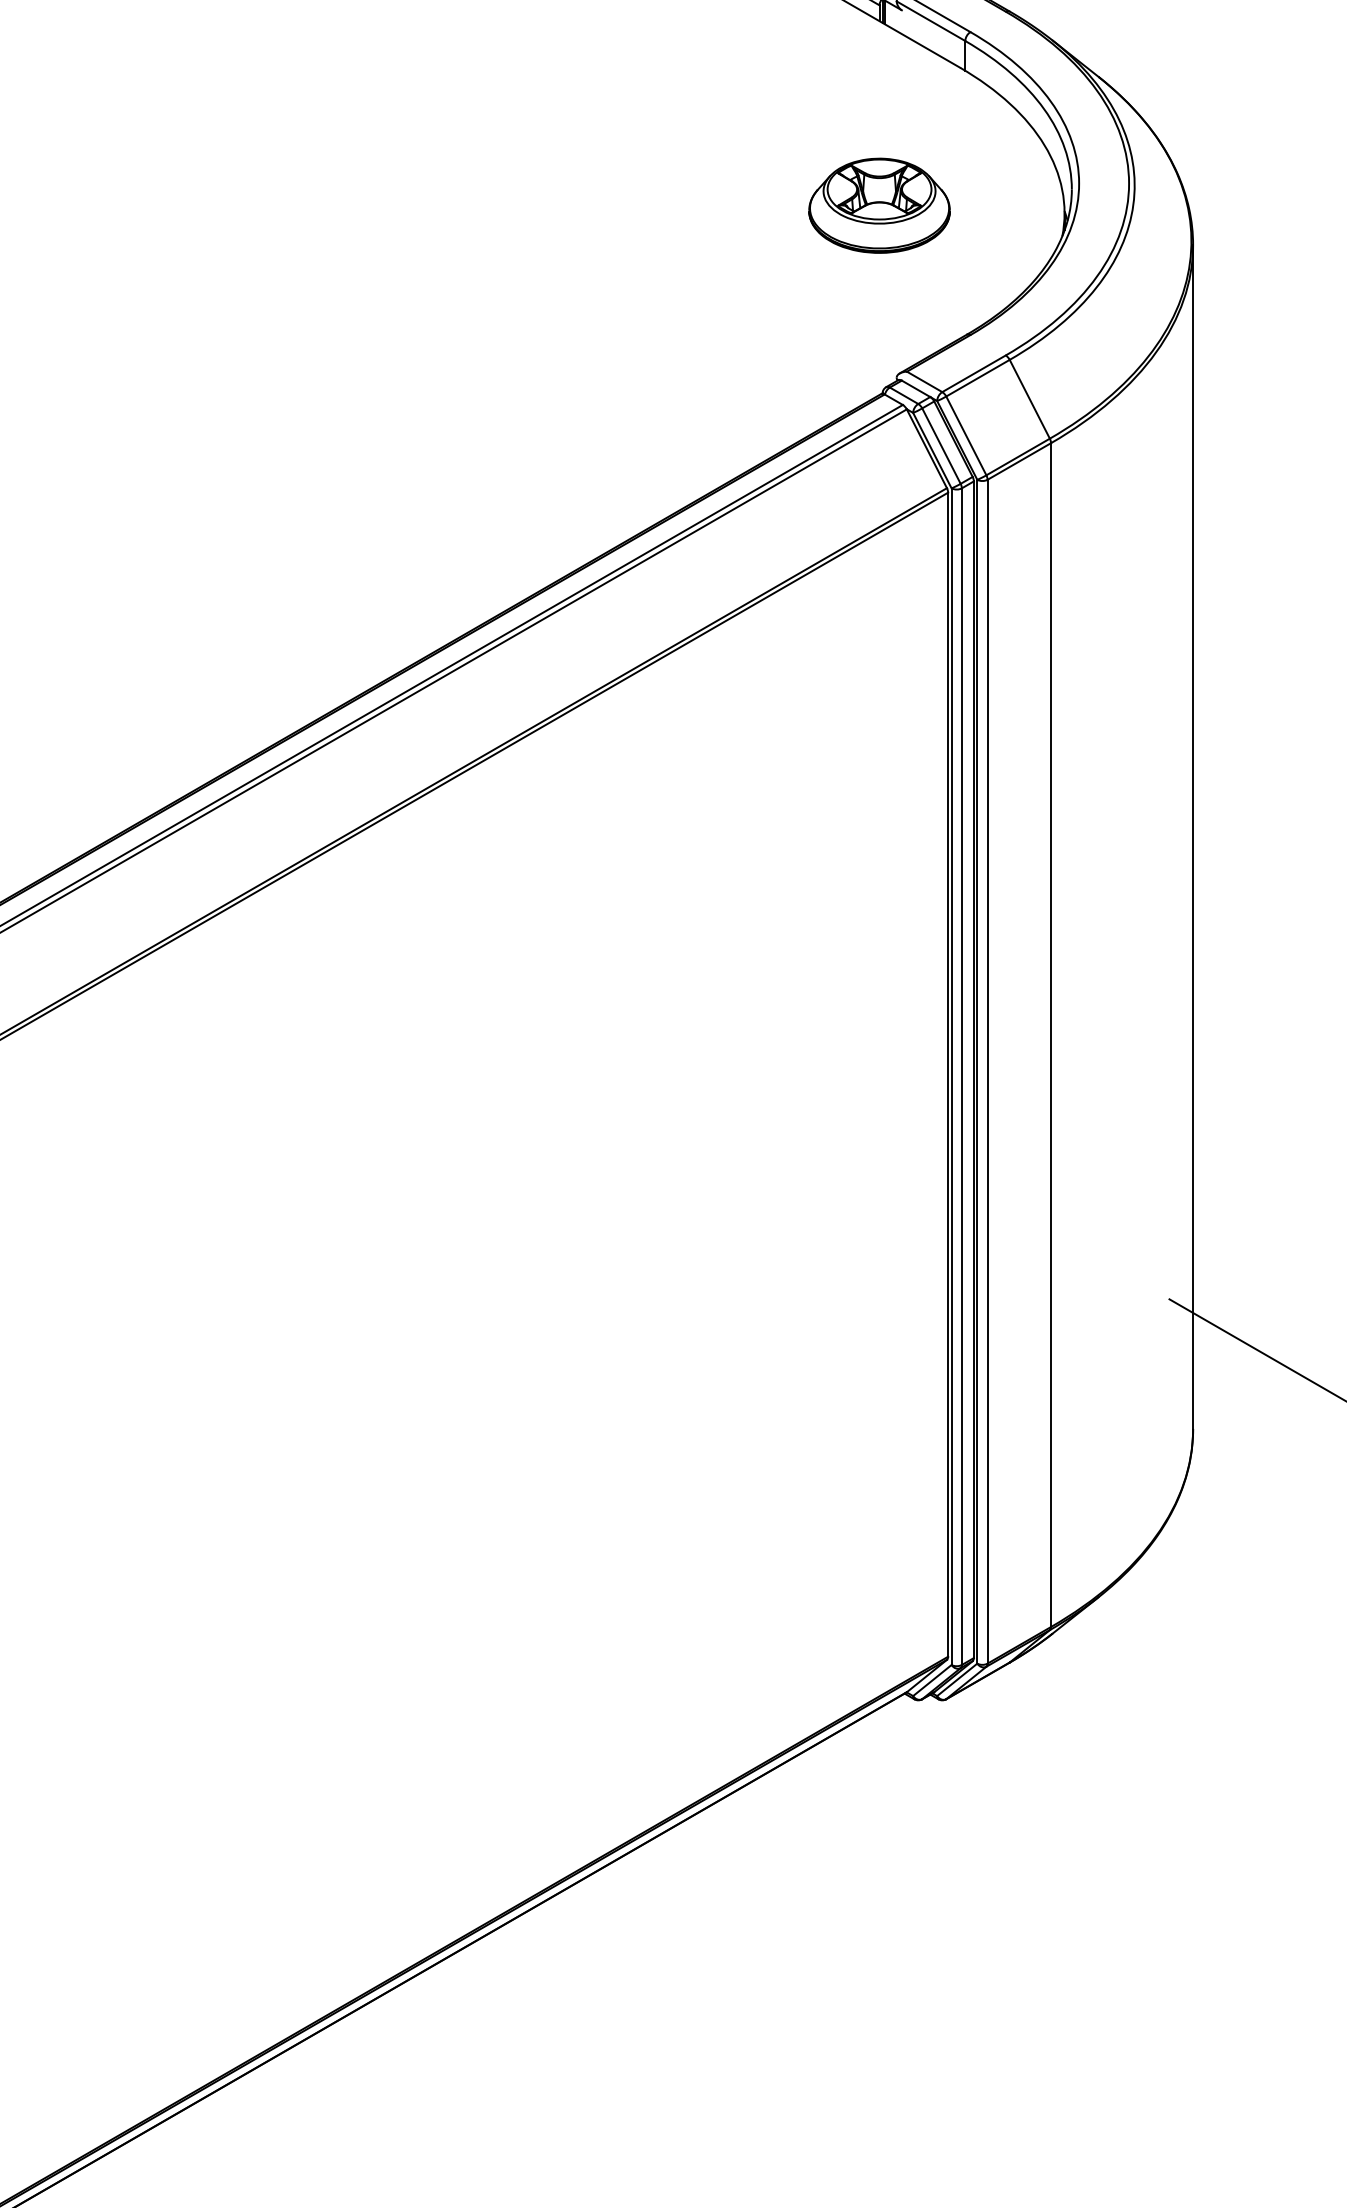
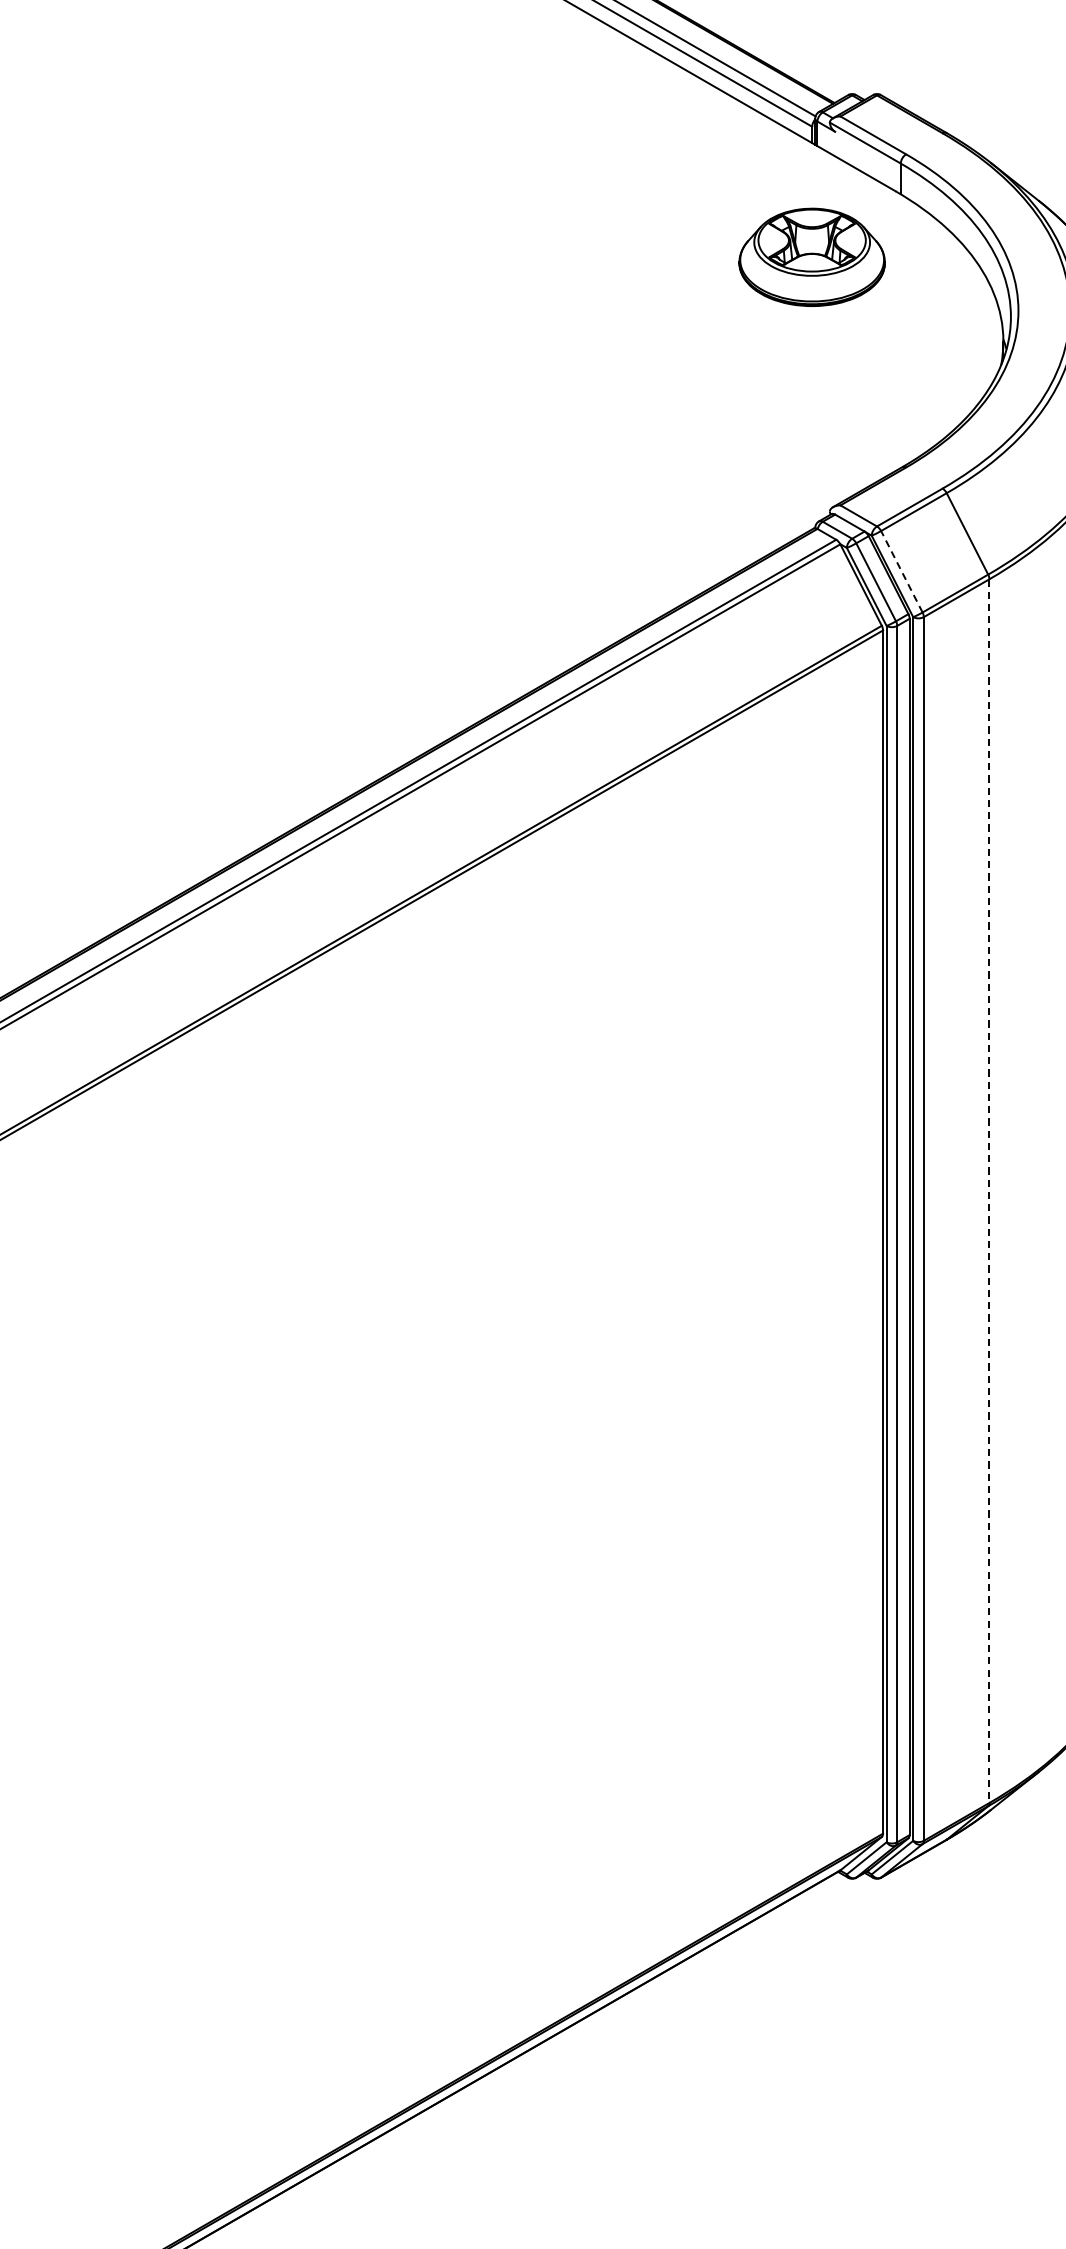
part: (879, 205) -> (812, 257), moved
line: (966, 435) -> (902, 571), solid -> dashed
line: (1051, 1035) -> (989, 1191), solid -> dashed

